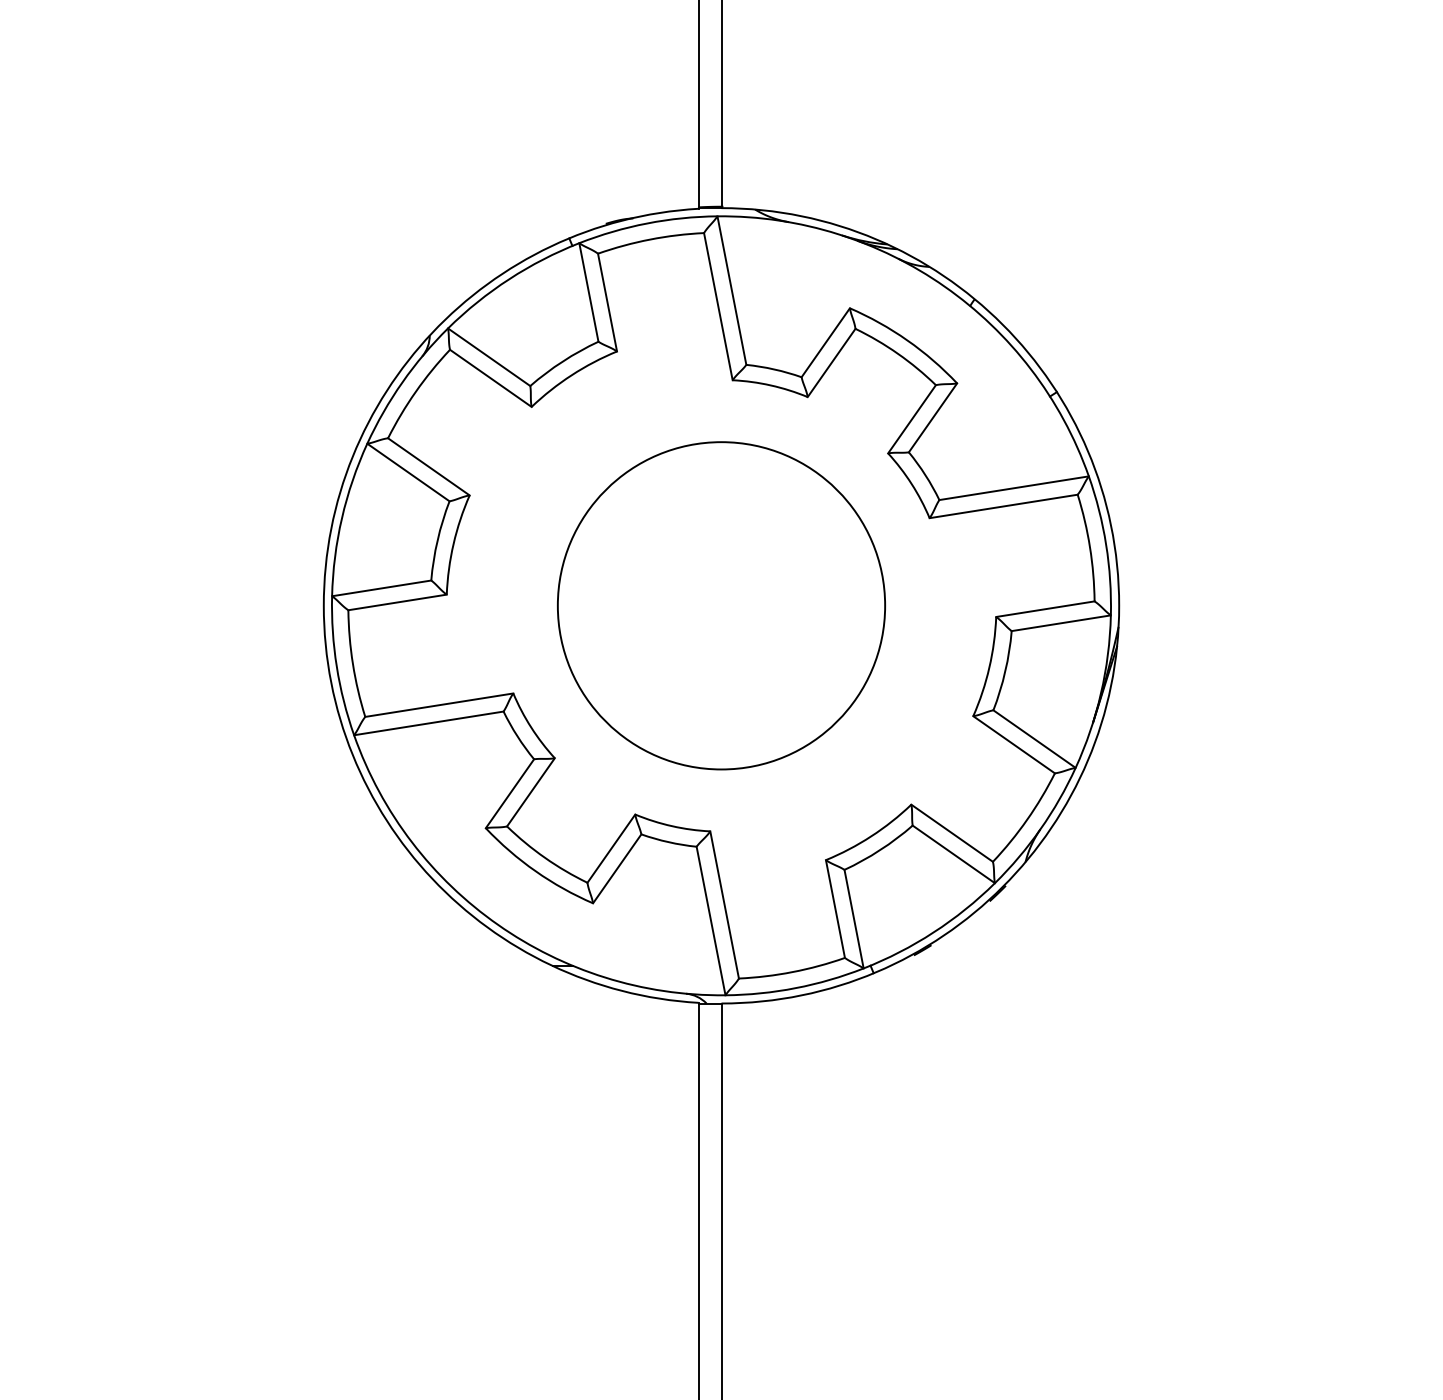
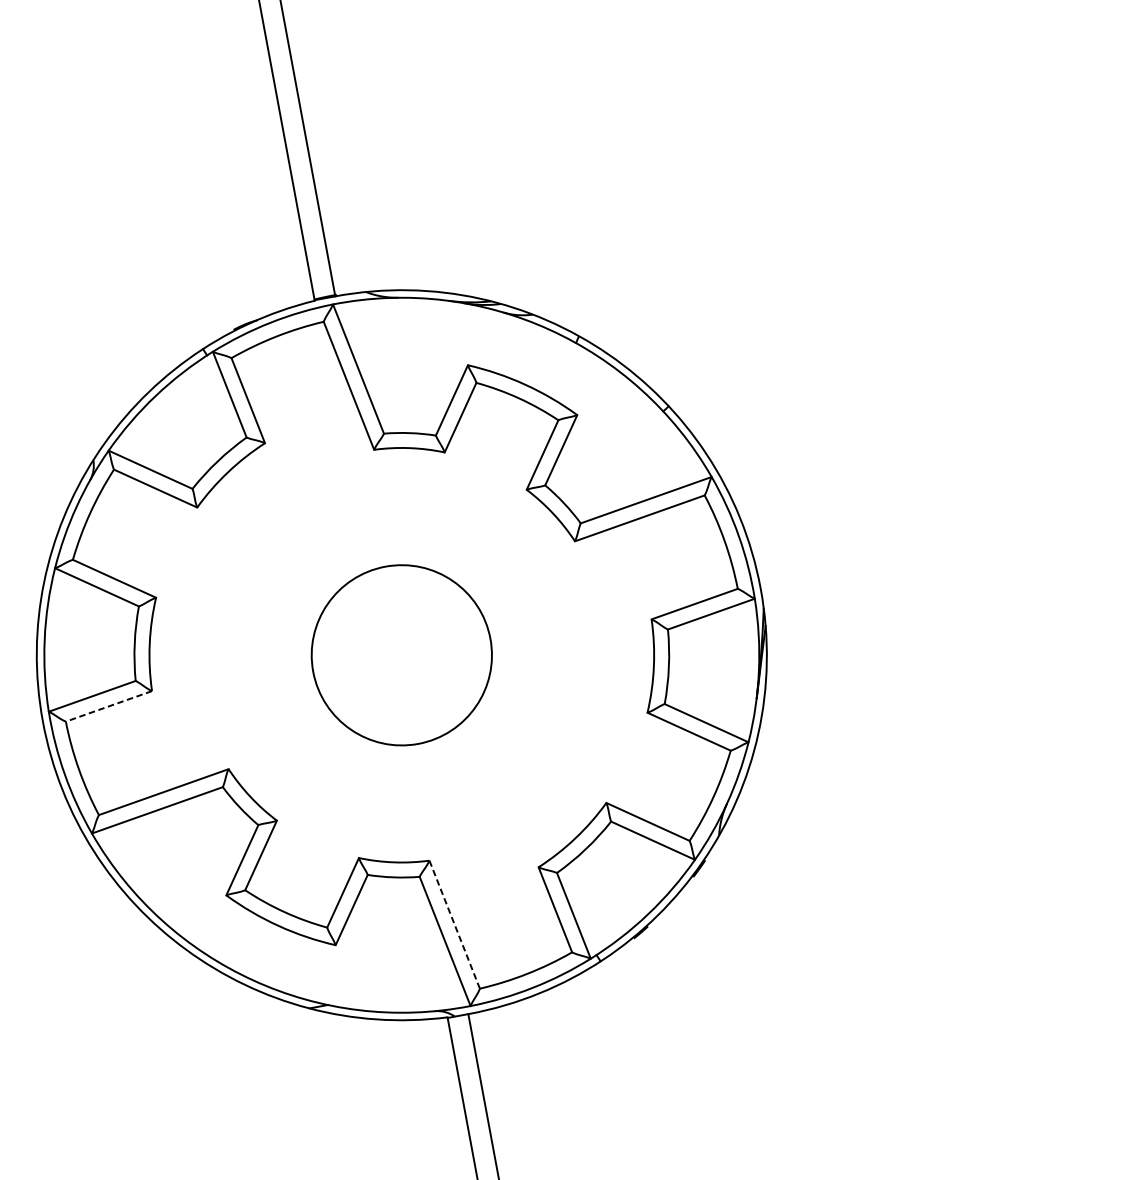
line: (397, 602) -> (108, 706), solid -> dashed
circle: (721, 605) -> (401, 654), size x0.6
line: (724, 904) -> (454, 924), solid -> dashed

